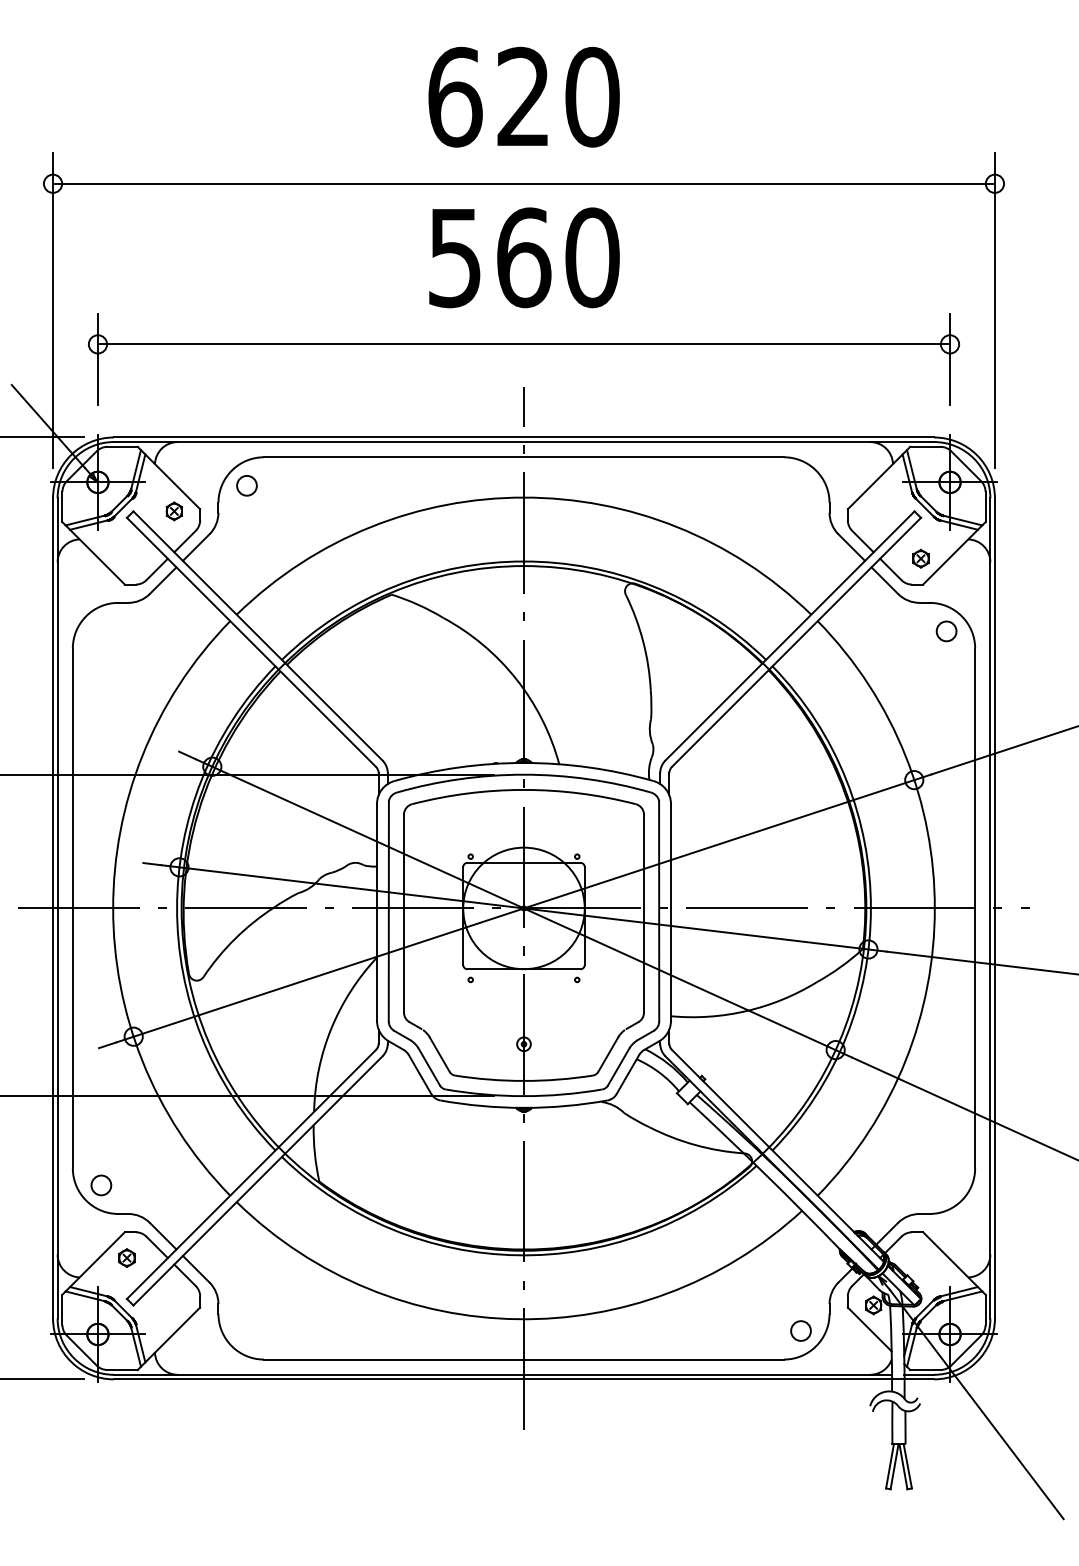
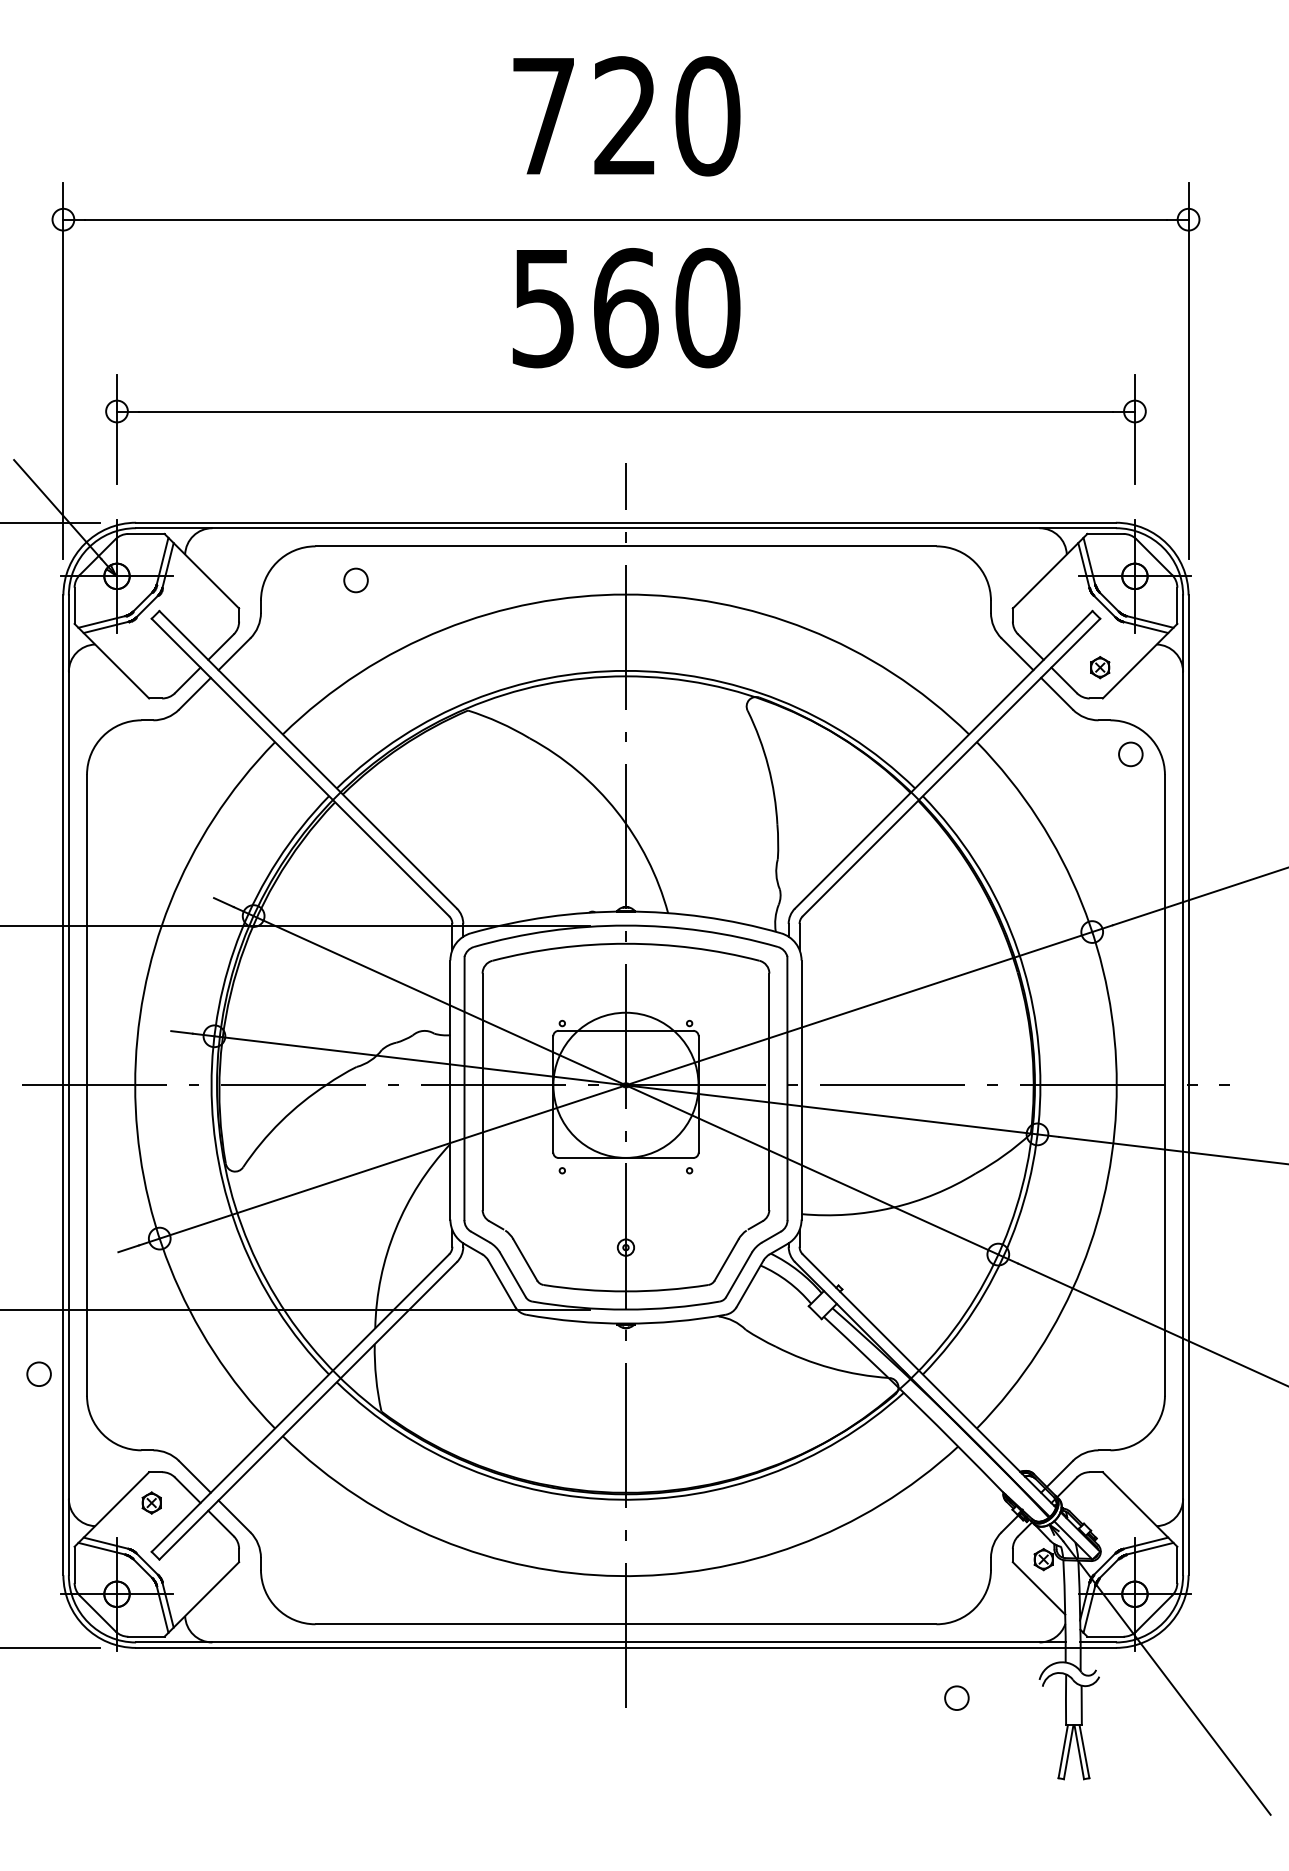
text: (455, 97) -> (544, 116), 620 -> 720
circle: (246, 485) -> (355, 580), moved
part: (174, 510) -> (208, 610), removed
circle: (100, 1184) -> (38, 1373), moved
circle: (800, 1330) -> (956, 1697), moved

